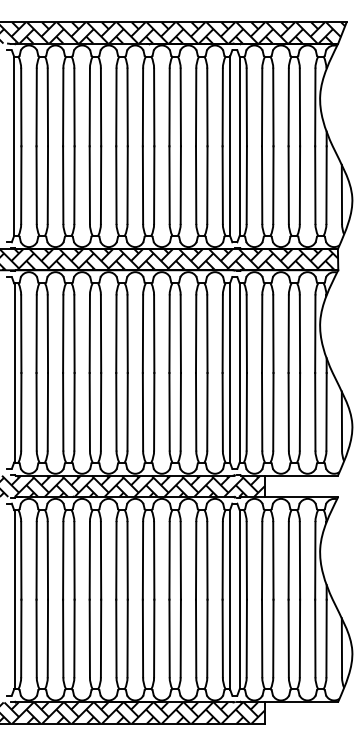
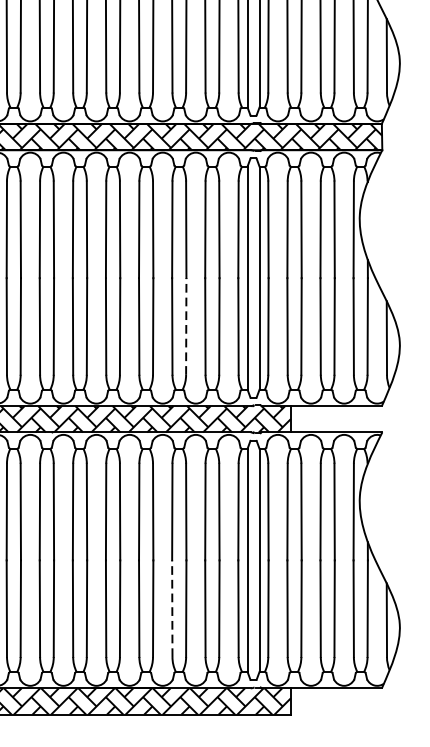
line: (180, 411) -> (185, 326), solid -> dashed
line: (169, 638) -> (172, 608), solid -> dashed

